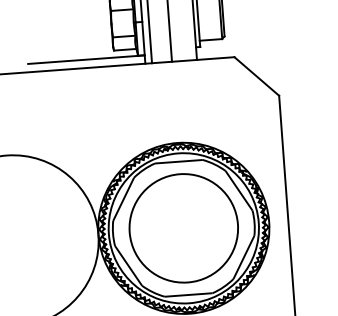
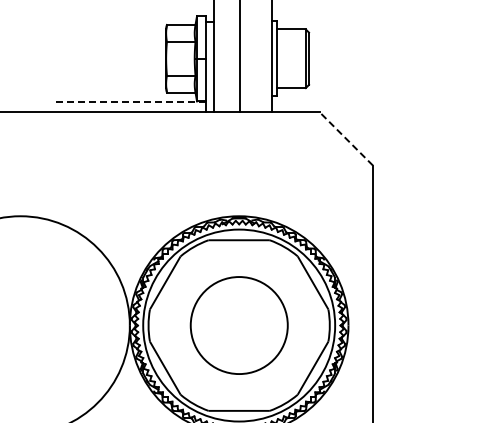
line: (86, 59) -> (130, 101), solid -> dashed
line: (256, 76) -> (346, 138), solid -> dashed
circle: (184, 228) -> (239, 325), size x0.7

